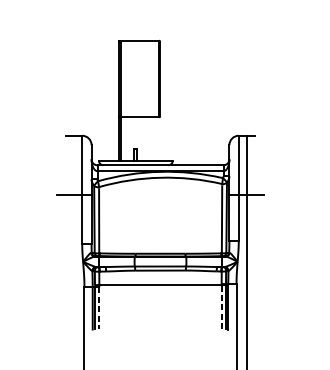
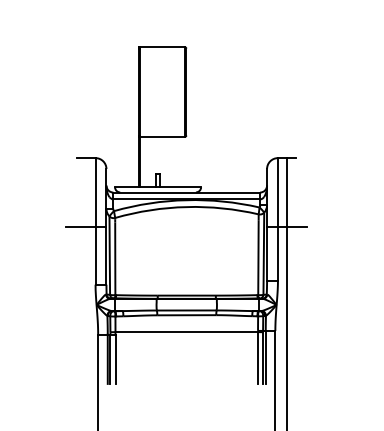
line: (222, 306) -> (258, 357), dashed -> solid
line: (99, 308) -> (115, 359), dashed -> solid

